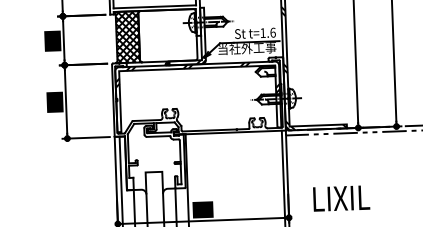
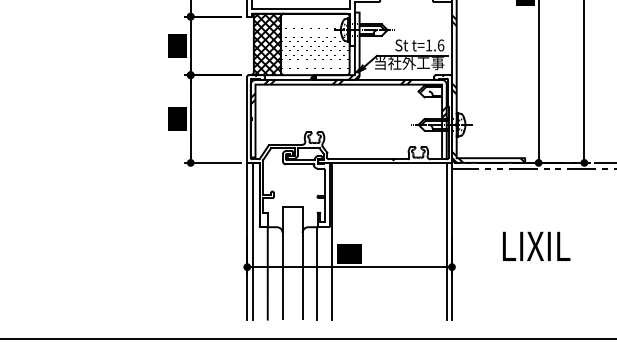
hatch: (167, 34) -> (314, 43), added
text: (341, 197) -> (536, 245), moved

